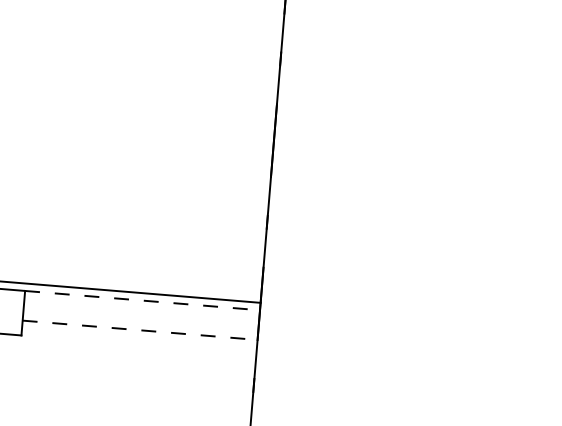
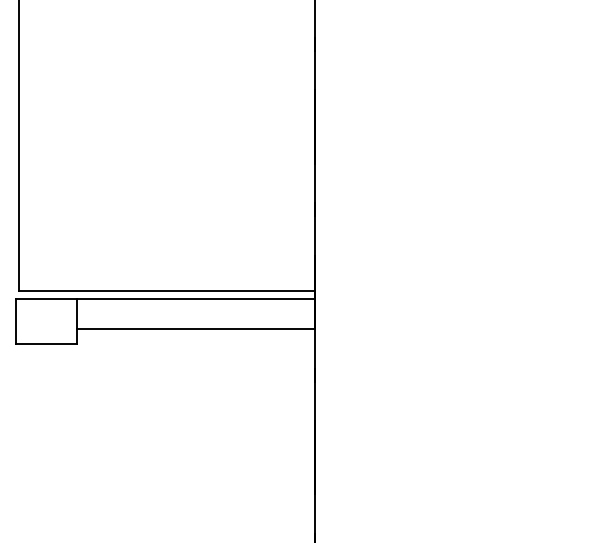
line: (143, 300) -> (196, 298), dashed -> solid
line: (140, 330) -> (196, 329), dashed -> solid

